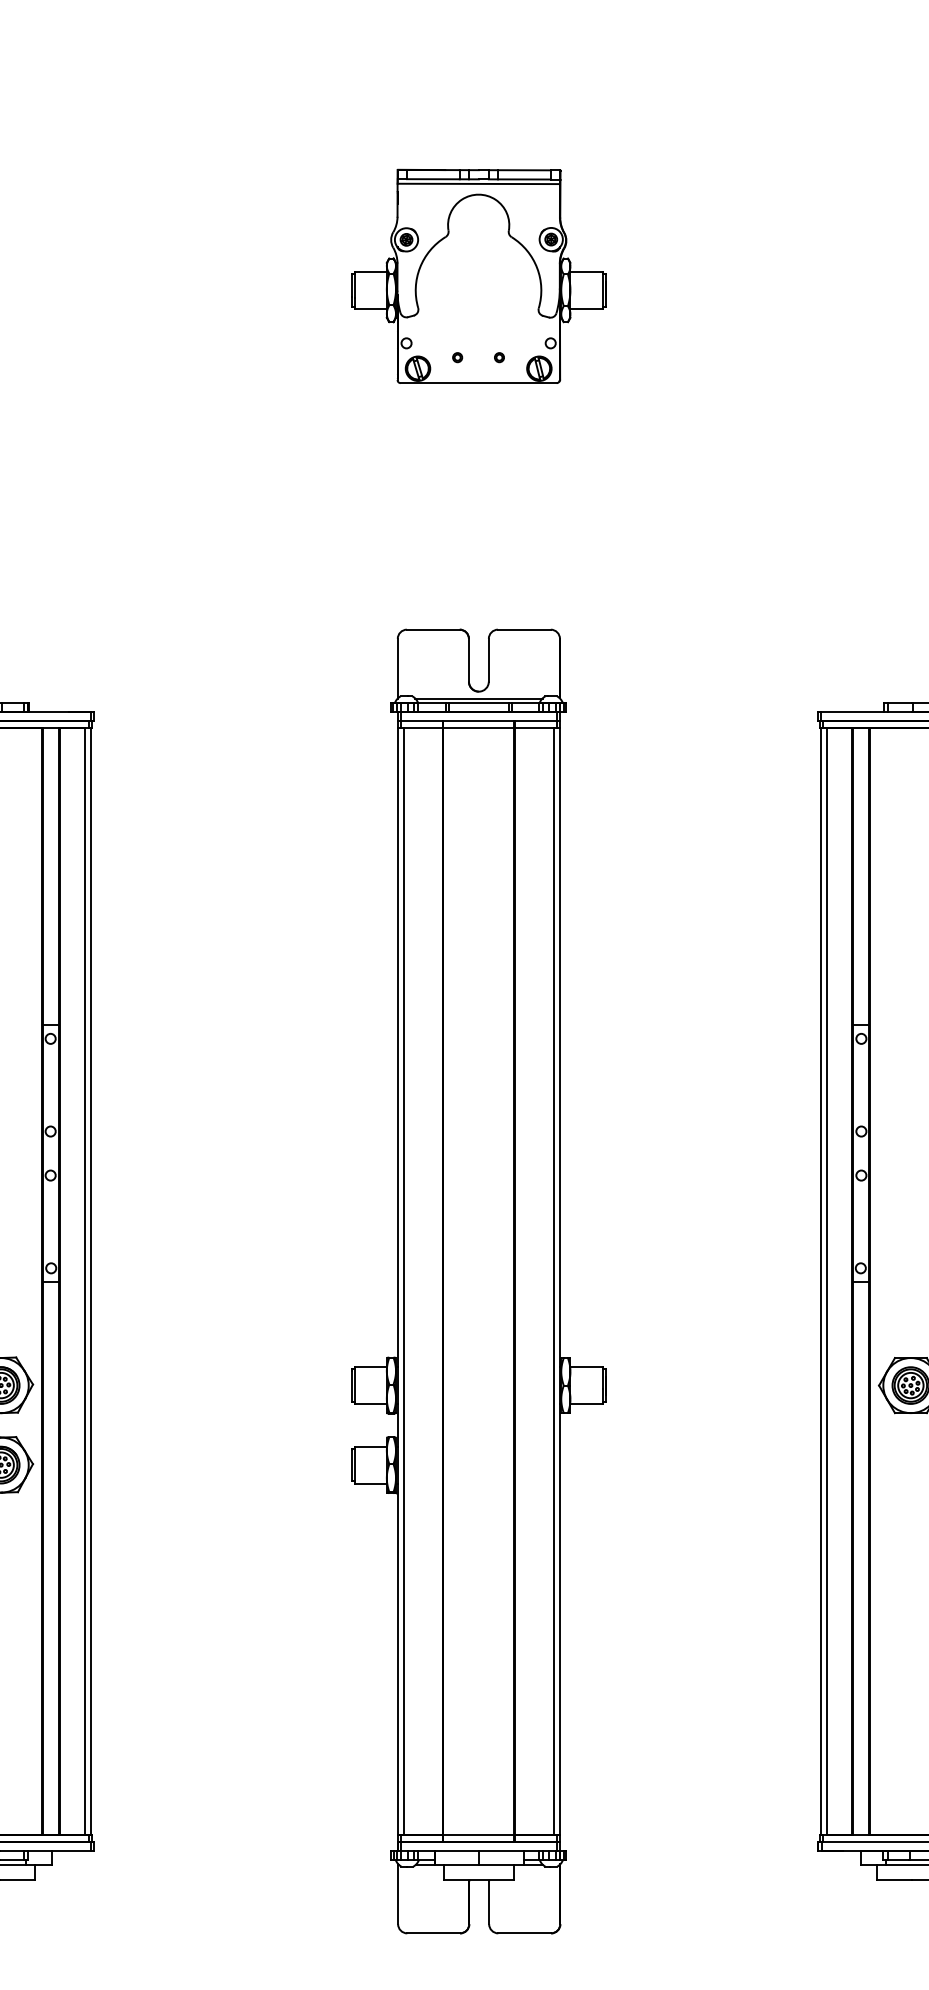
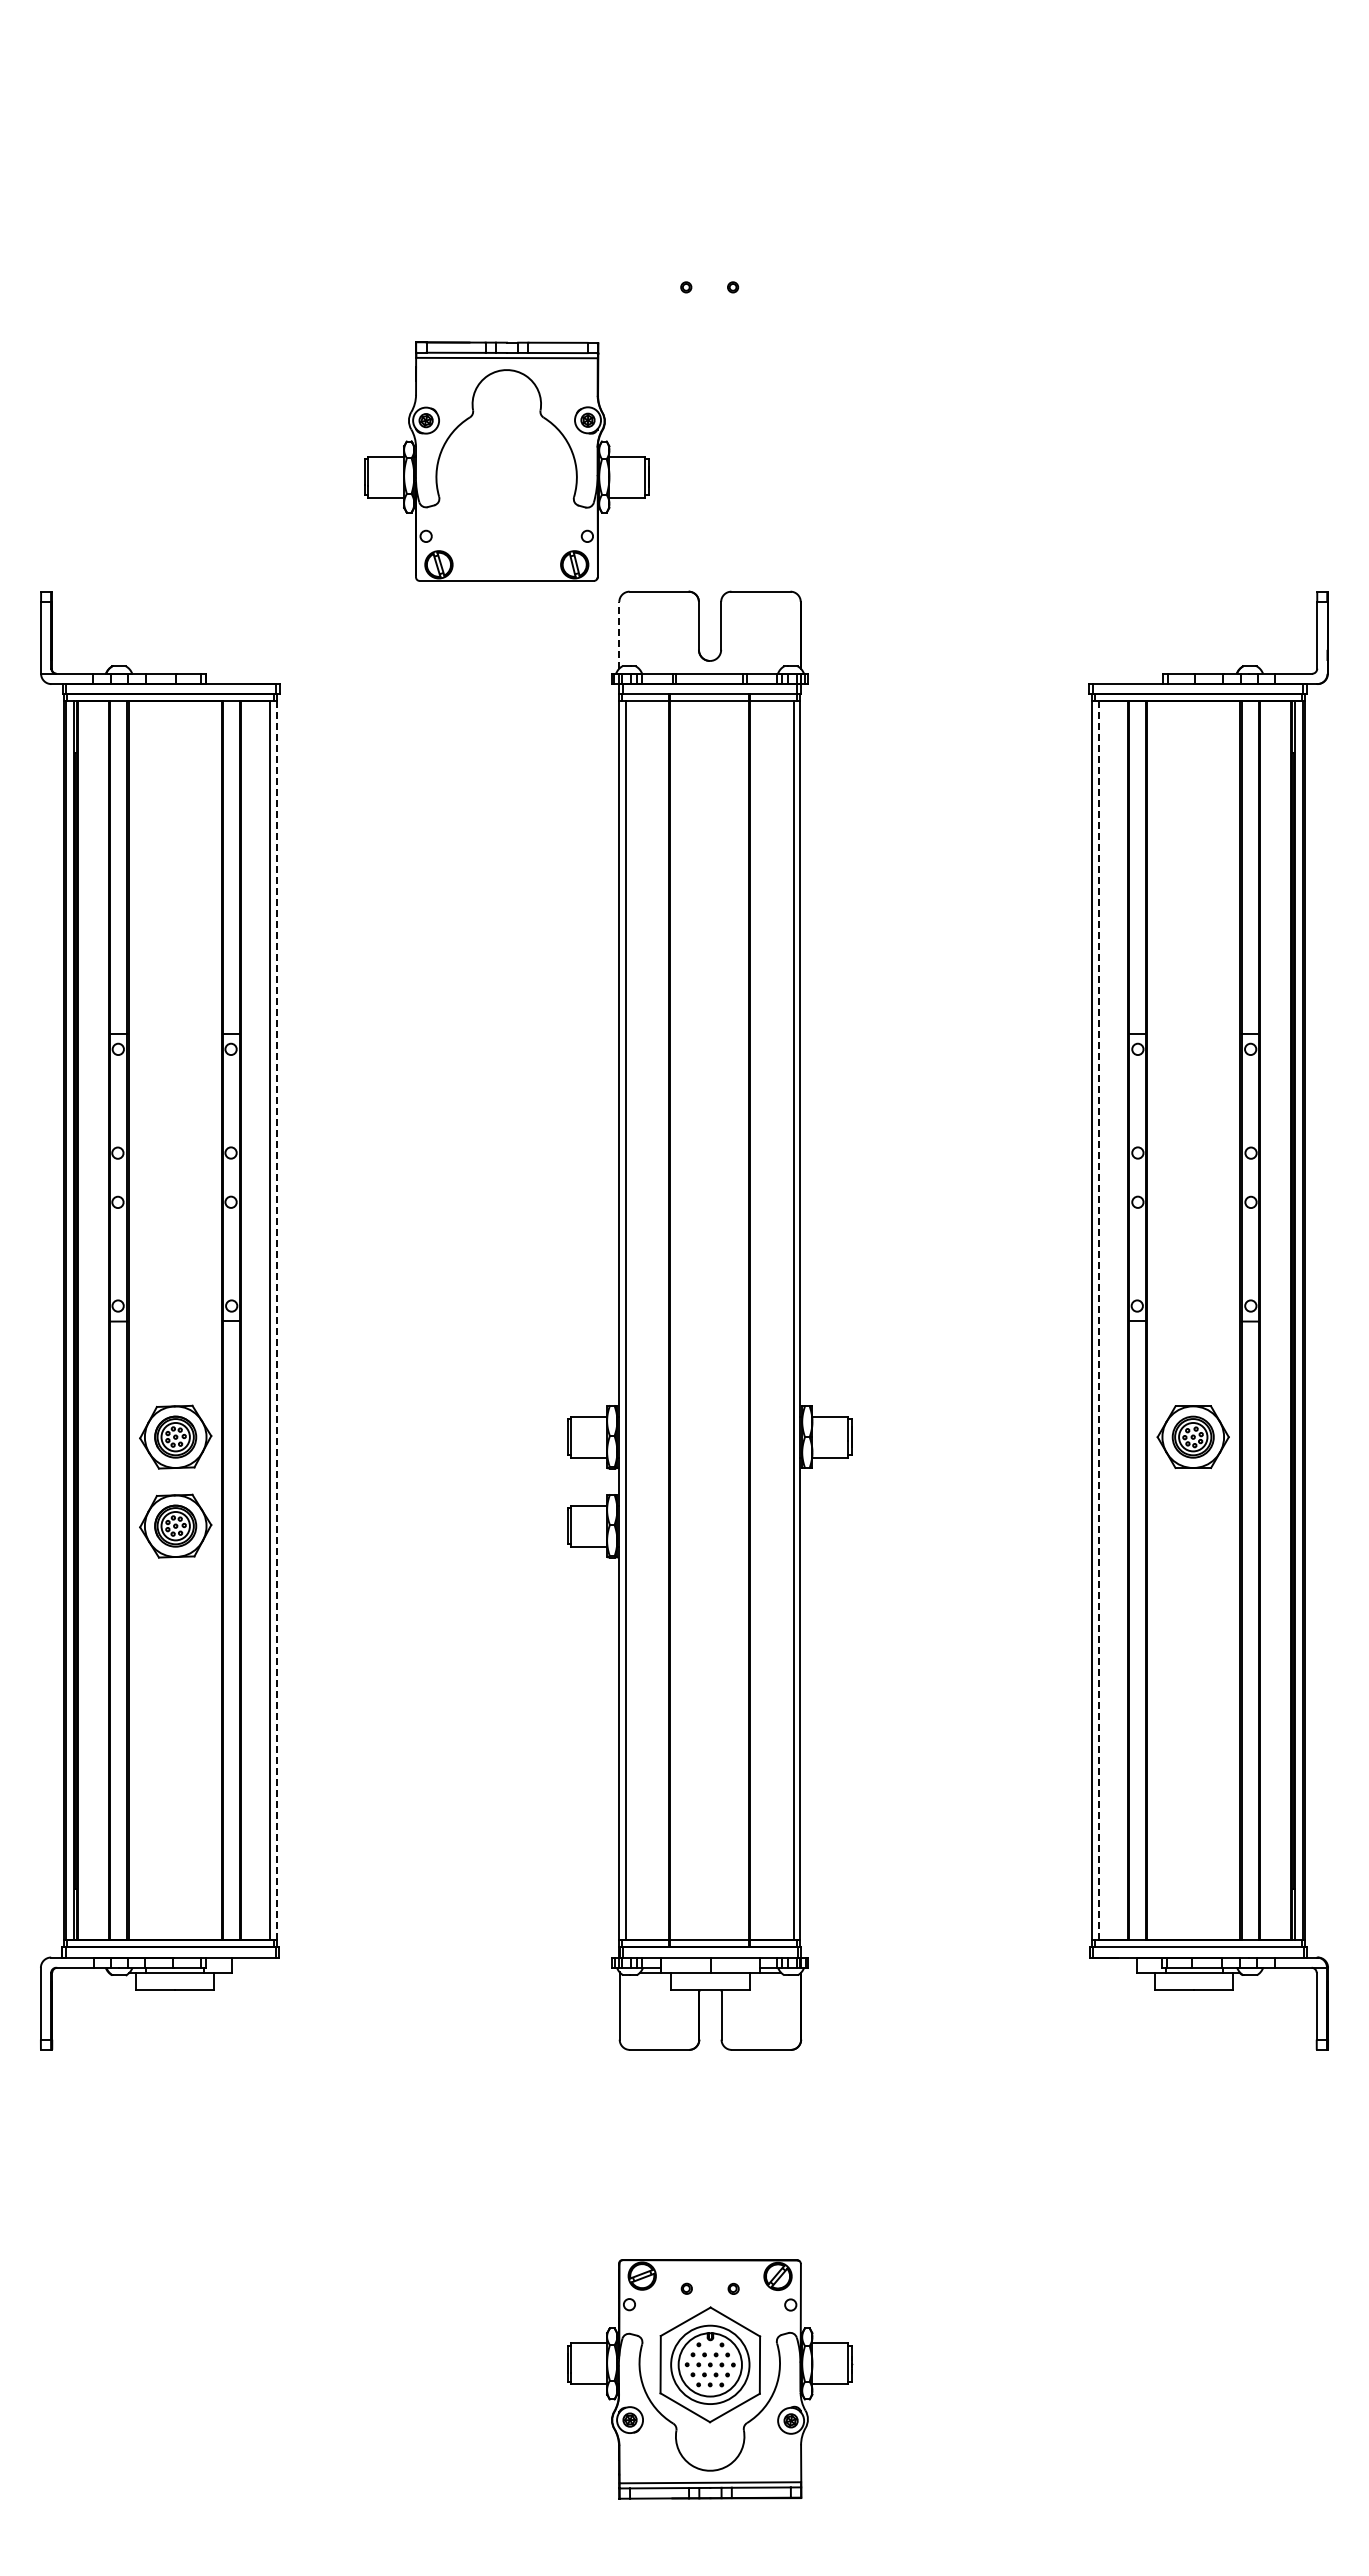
part: (478, 276) -> (506, 461), moved
line: (397, 667) -> (619, 634), solid -> dashed
line: (478, 698) -> (709, 668), removed
line: (91, 1281) -> (276, 1320), solid -> dashed
line: (827, 1281) -> (1099, 1320), solid -> dashed

